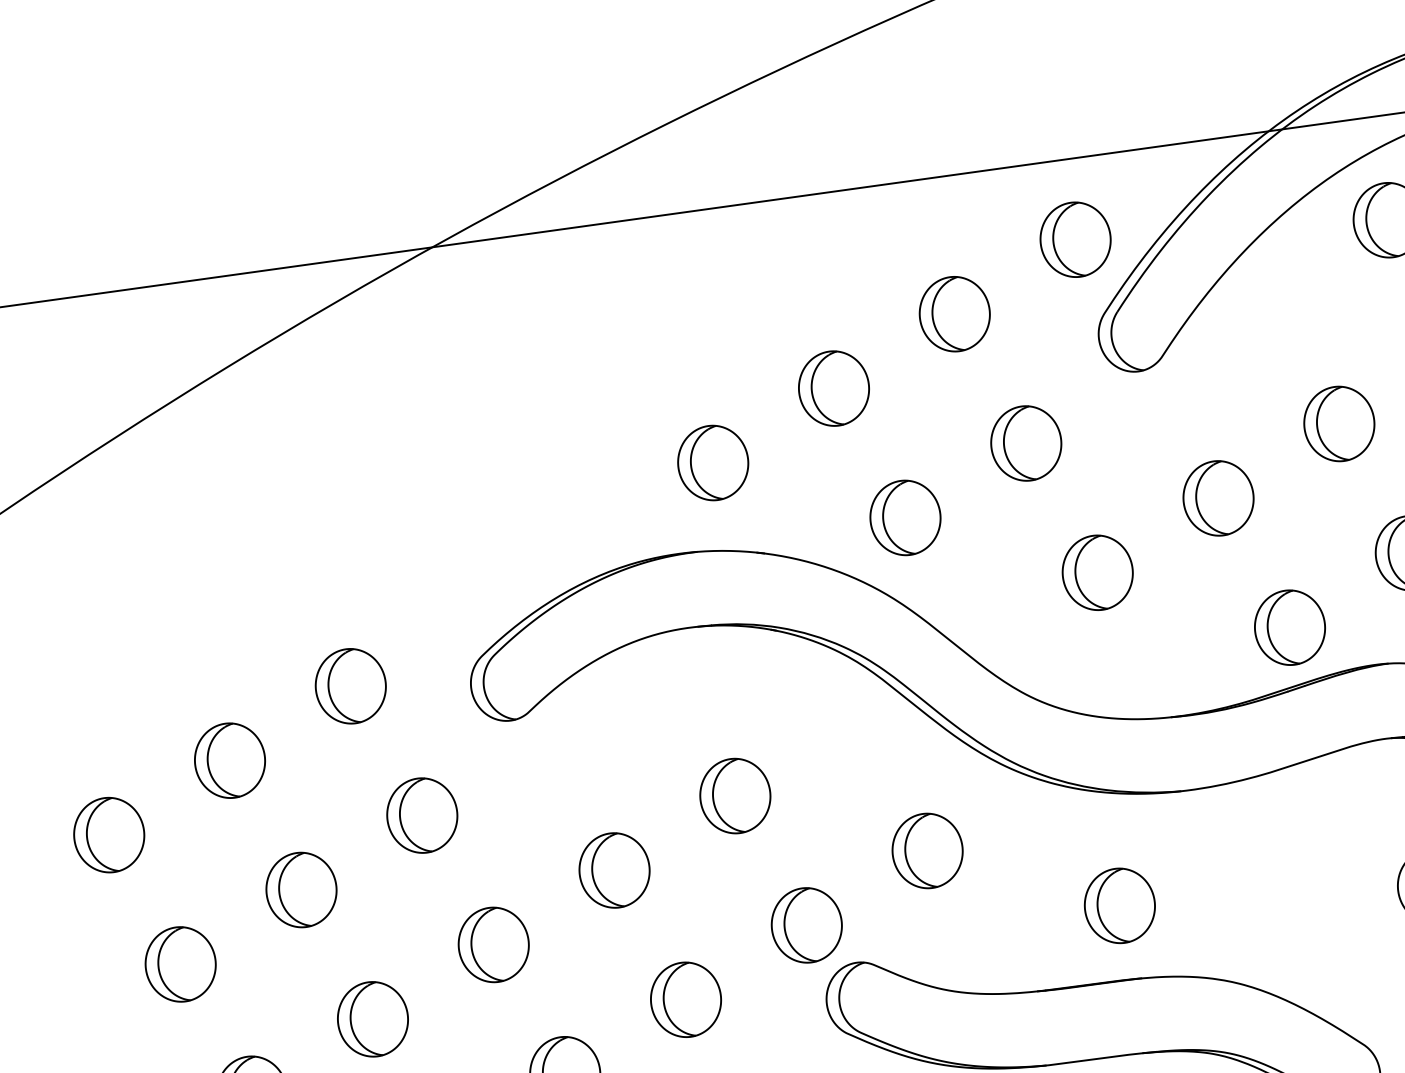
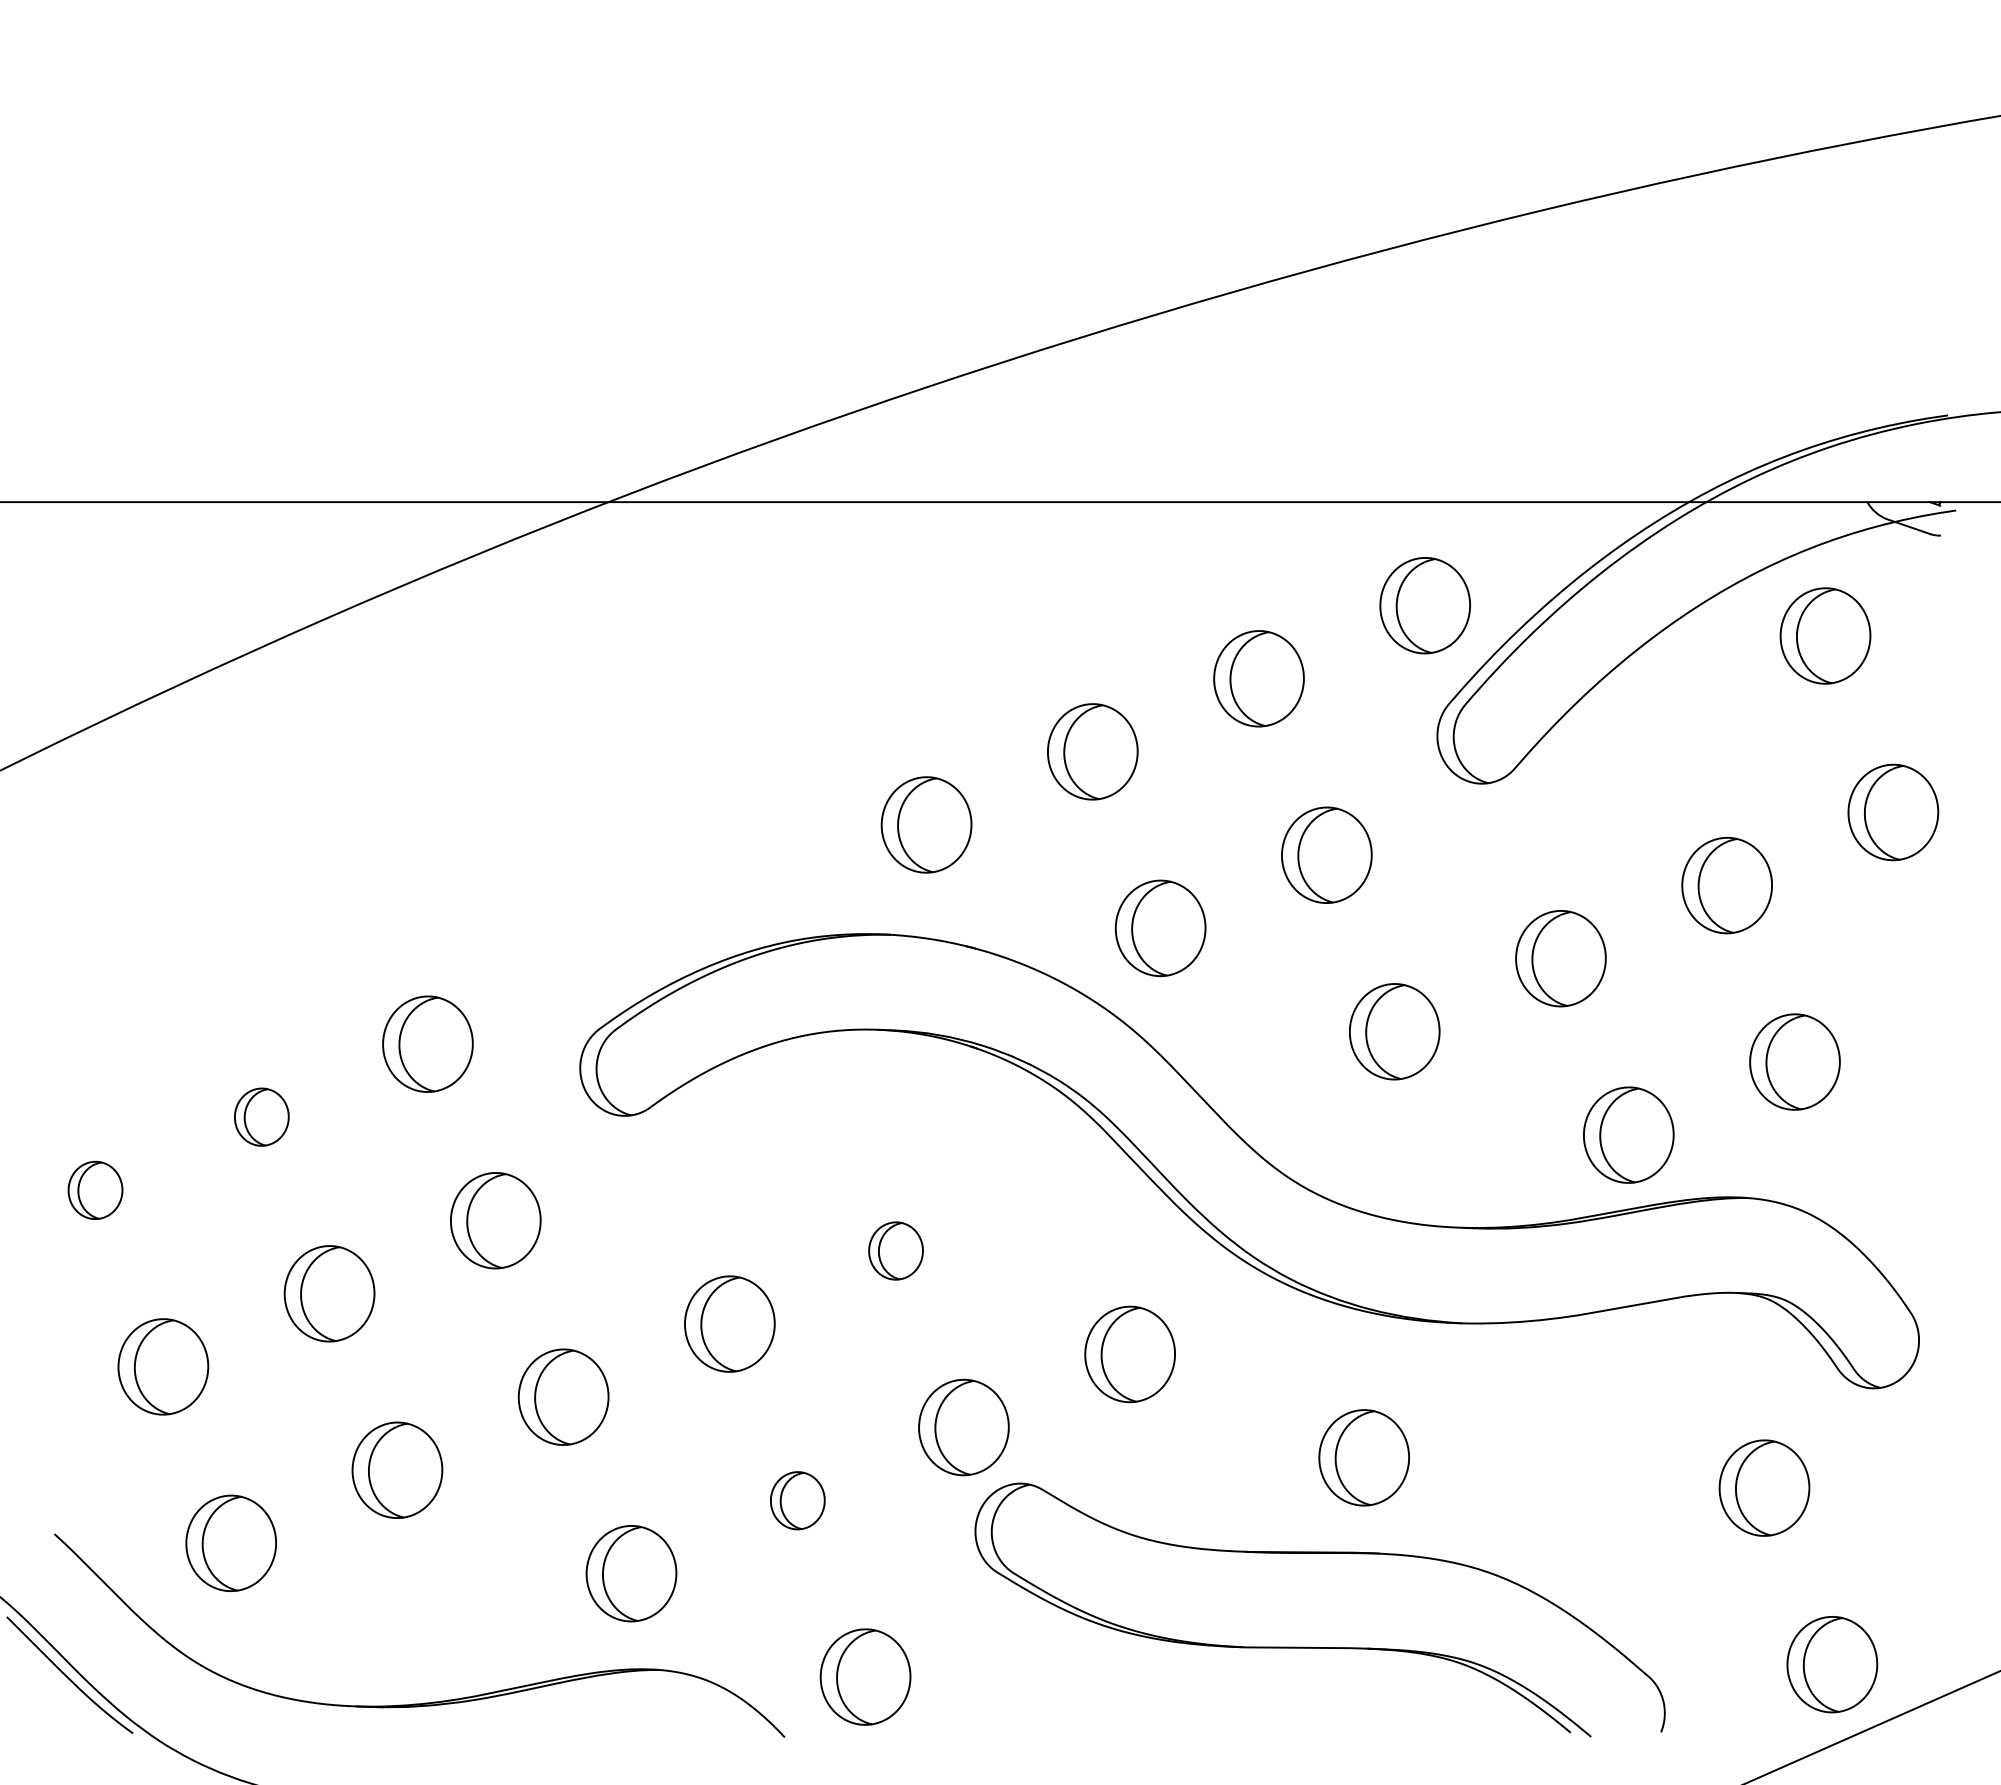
part: (229, 760) -> (261, 1116), size x0.6
part: (734, 795) -> (895, 1250), size x0.6
part: (109, 835) -> (95, 1190), size x0.6
part: (685, 999) -> (797, 1500), size x0.6

